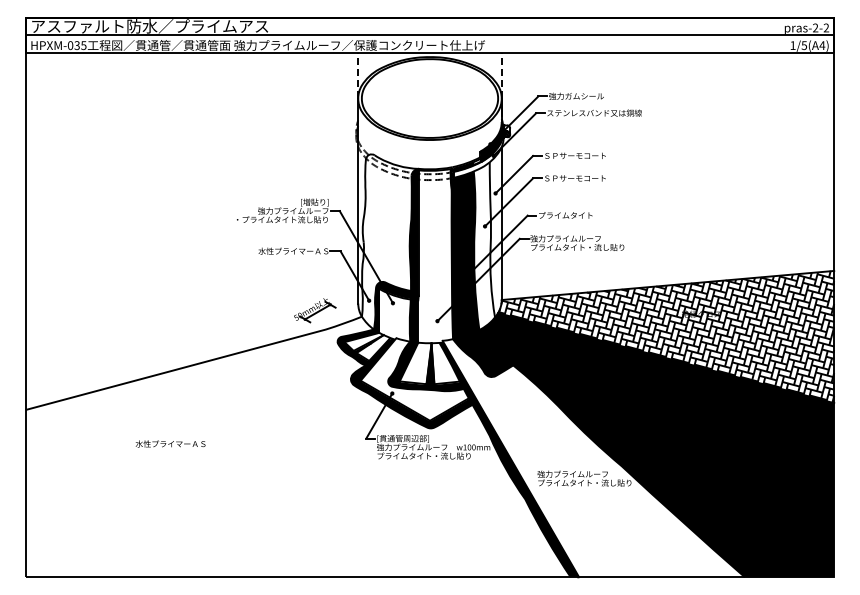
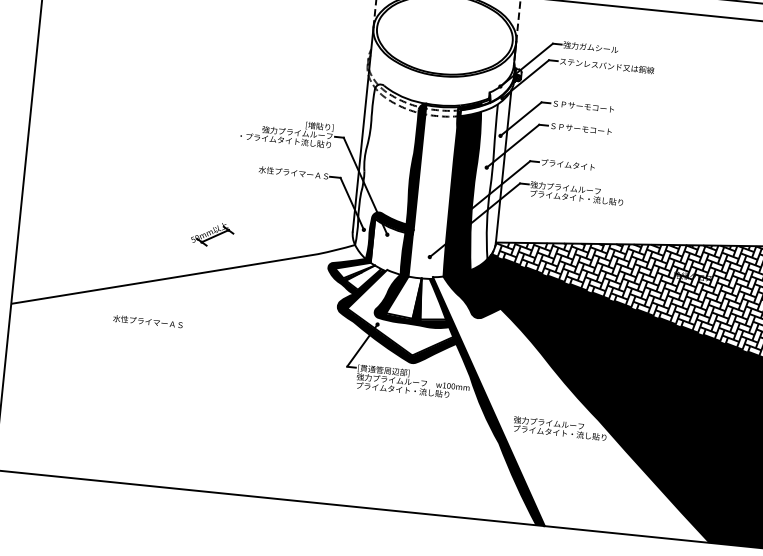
fill: (491, 140) -> (501, 82), removed
part: (315, 310) -> (213, 234), moved
text: (170, 443) -> (147, 321), moved

